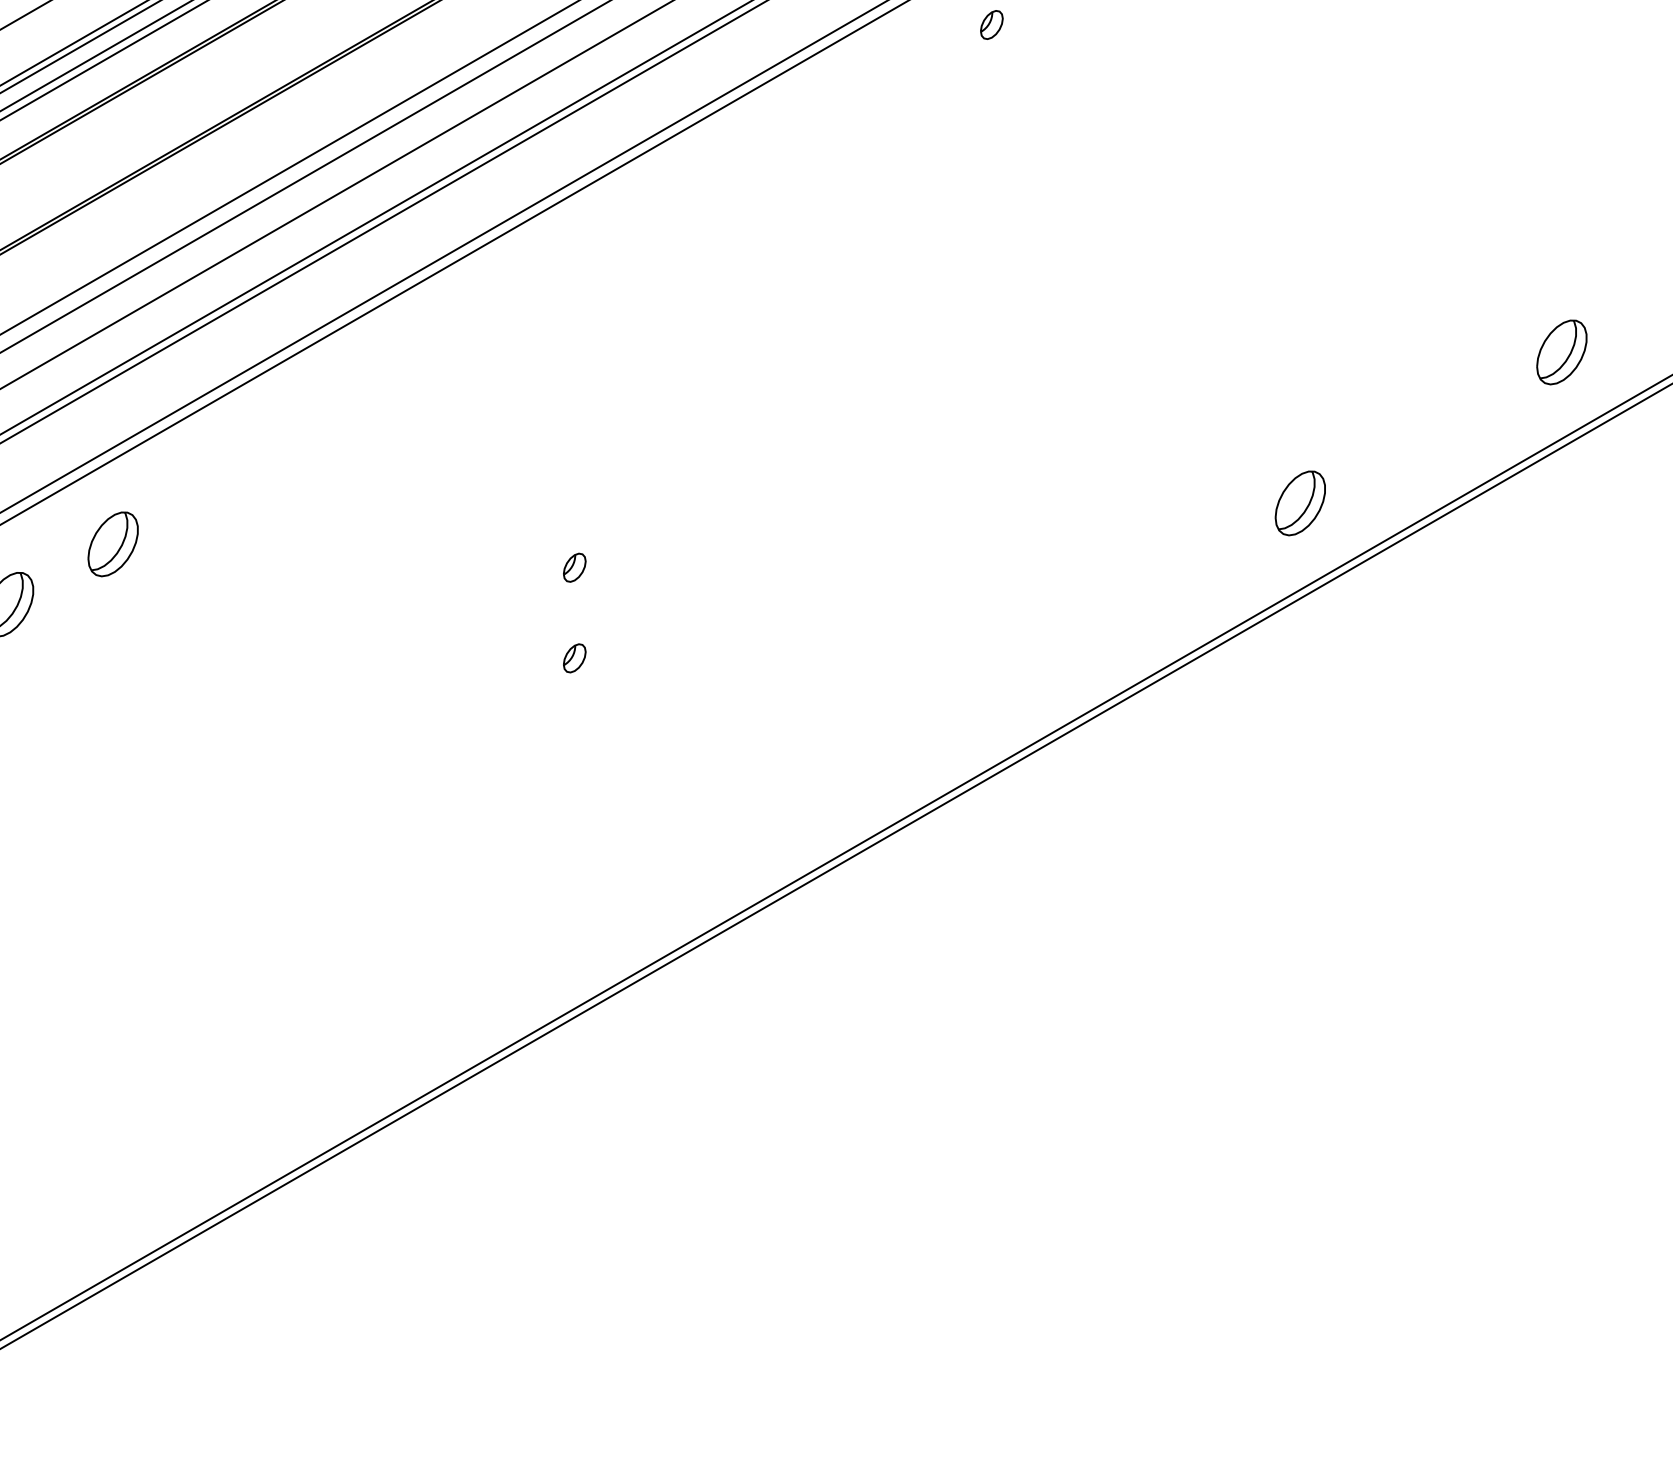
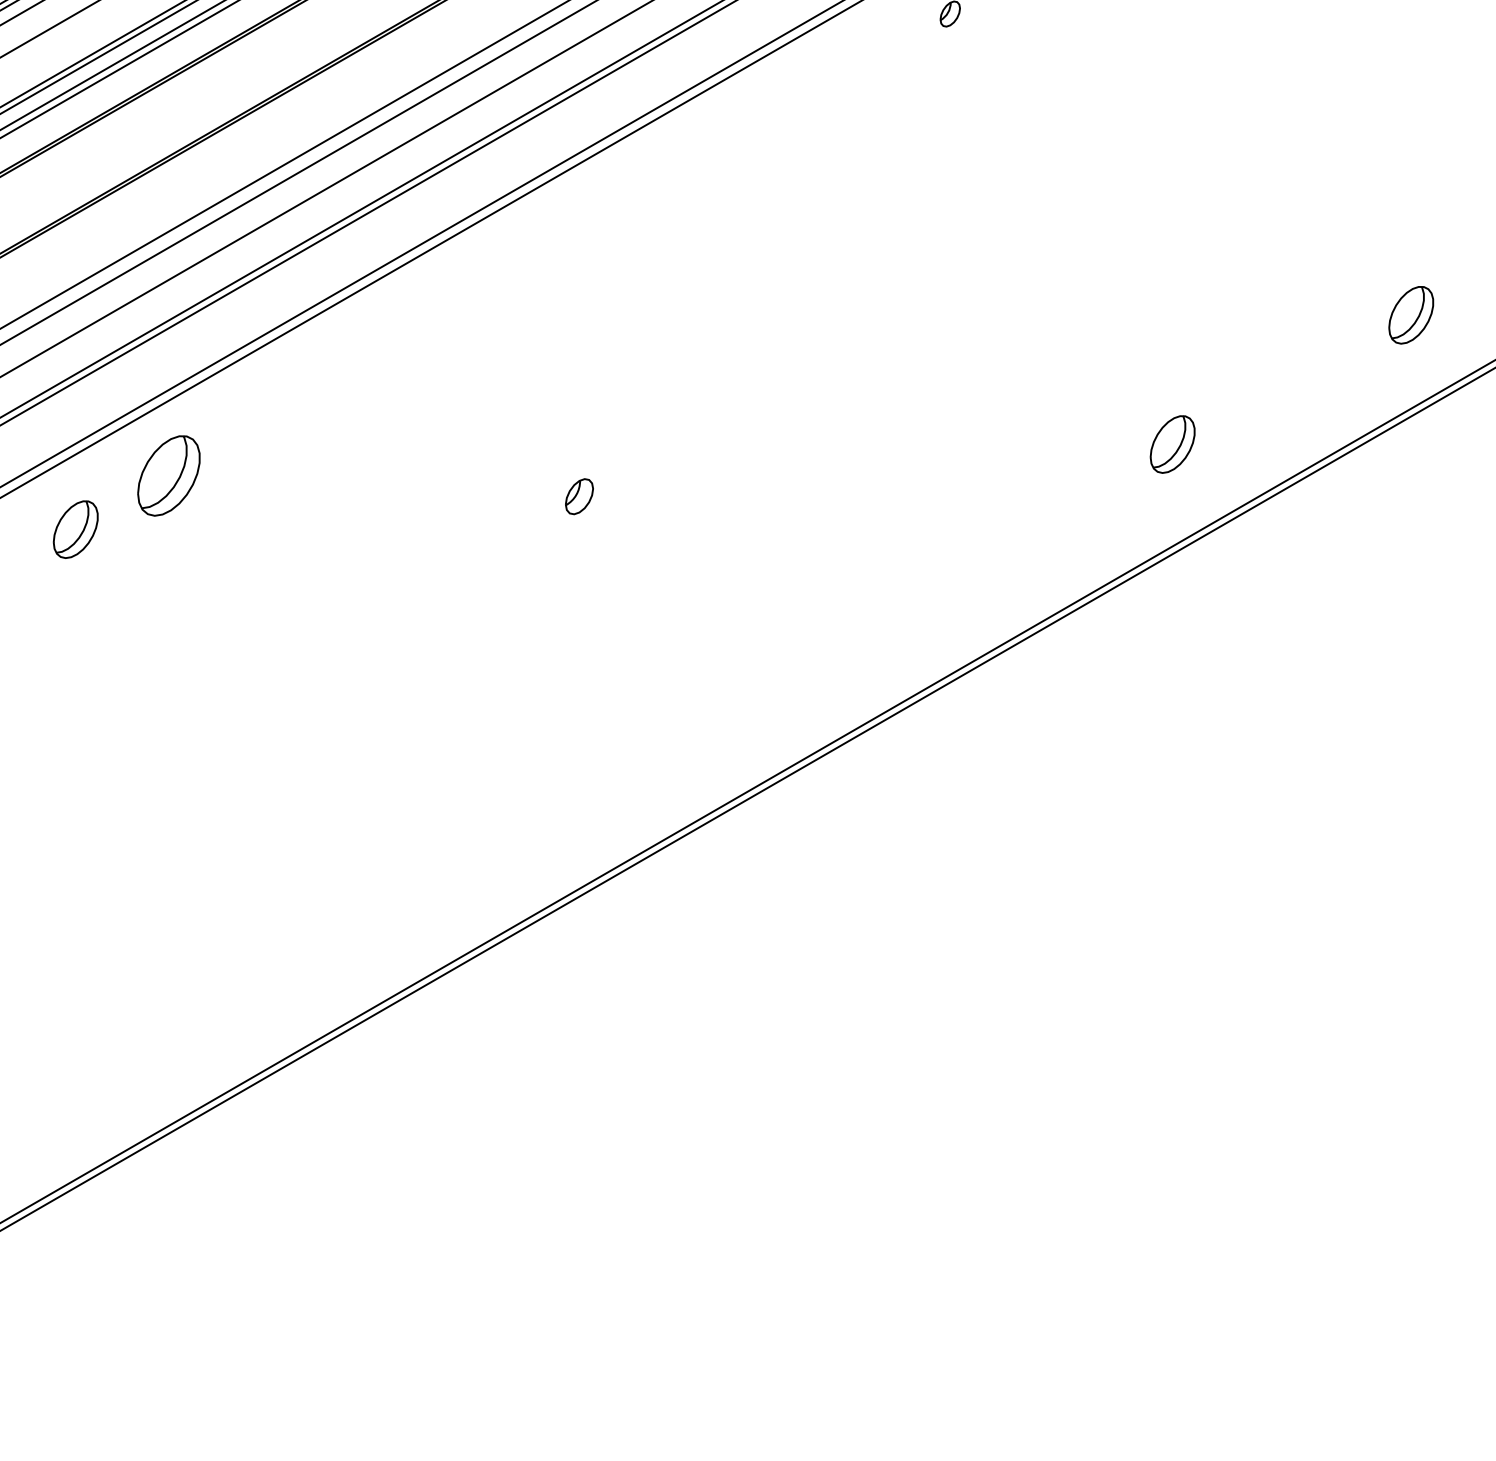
part: (1562, 352) -> (1411, 315), moved
part: (1300, 503) -> (1172, 444), moved
part: (112, 543) -> (168, 475), size x1.4
part: (573, 567) -> (578, 496), size x1.4
part: (573, 657) -> (578, 576), removed

